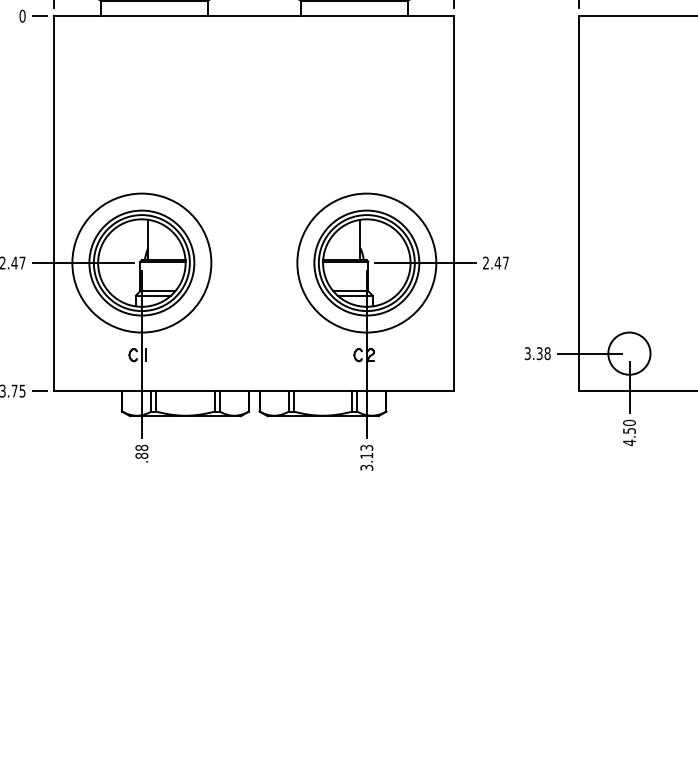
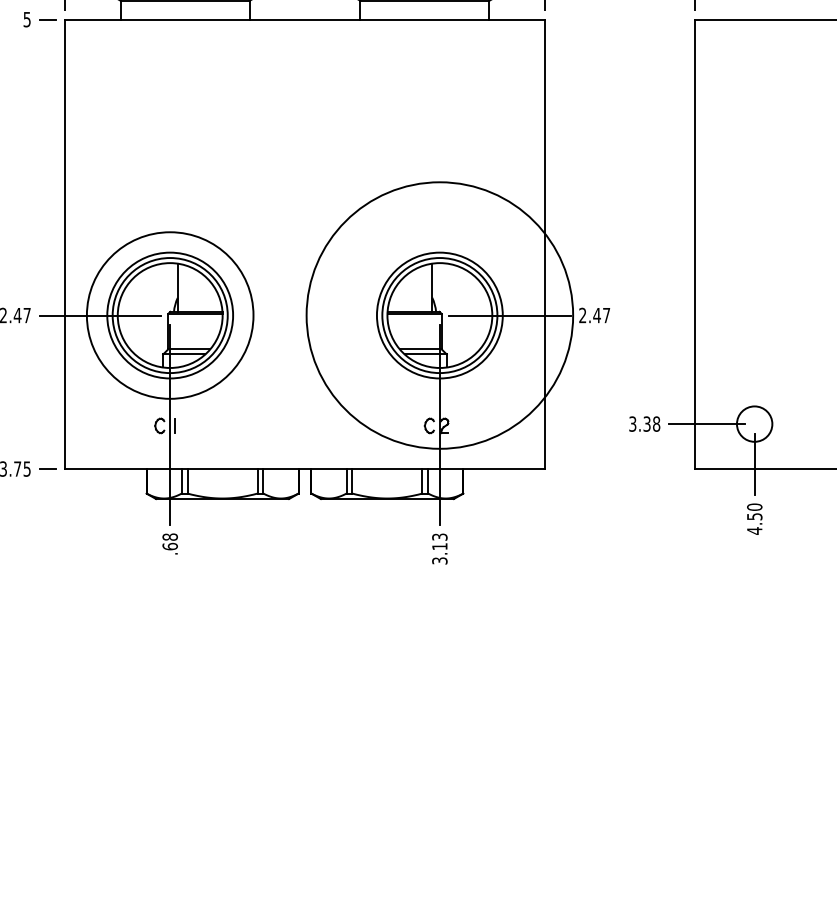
text: (21, 16) -> (26, 19), 0 -> 5
circle: (366, 263) -> (439, 315), size x1.6
circle: (629, 353) -> (754, 423), size x0.7
text: (141, 455) -> (169, 546), .88 -> .68

